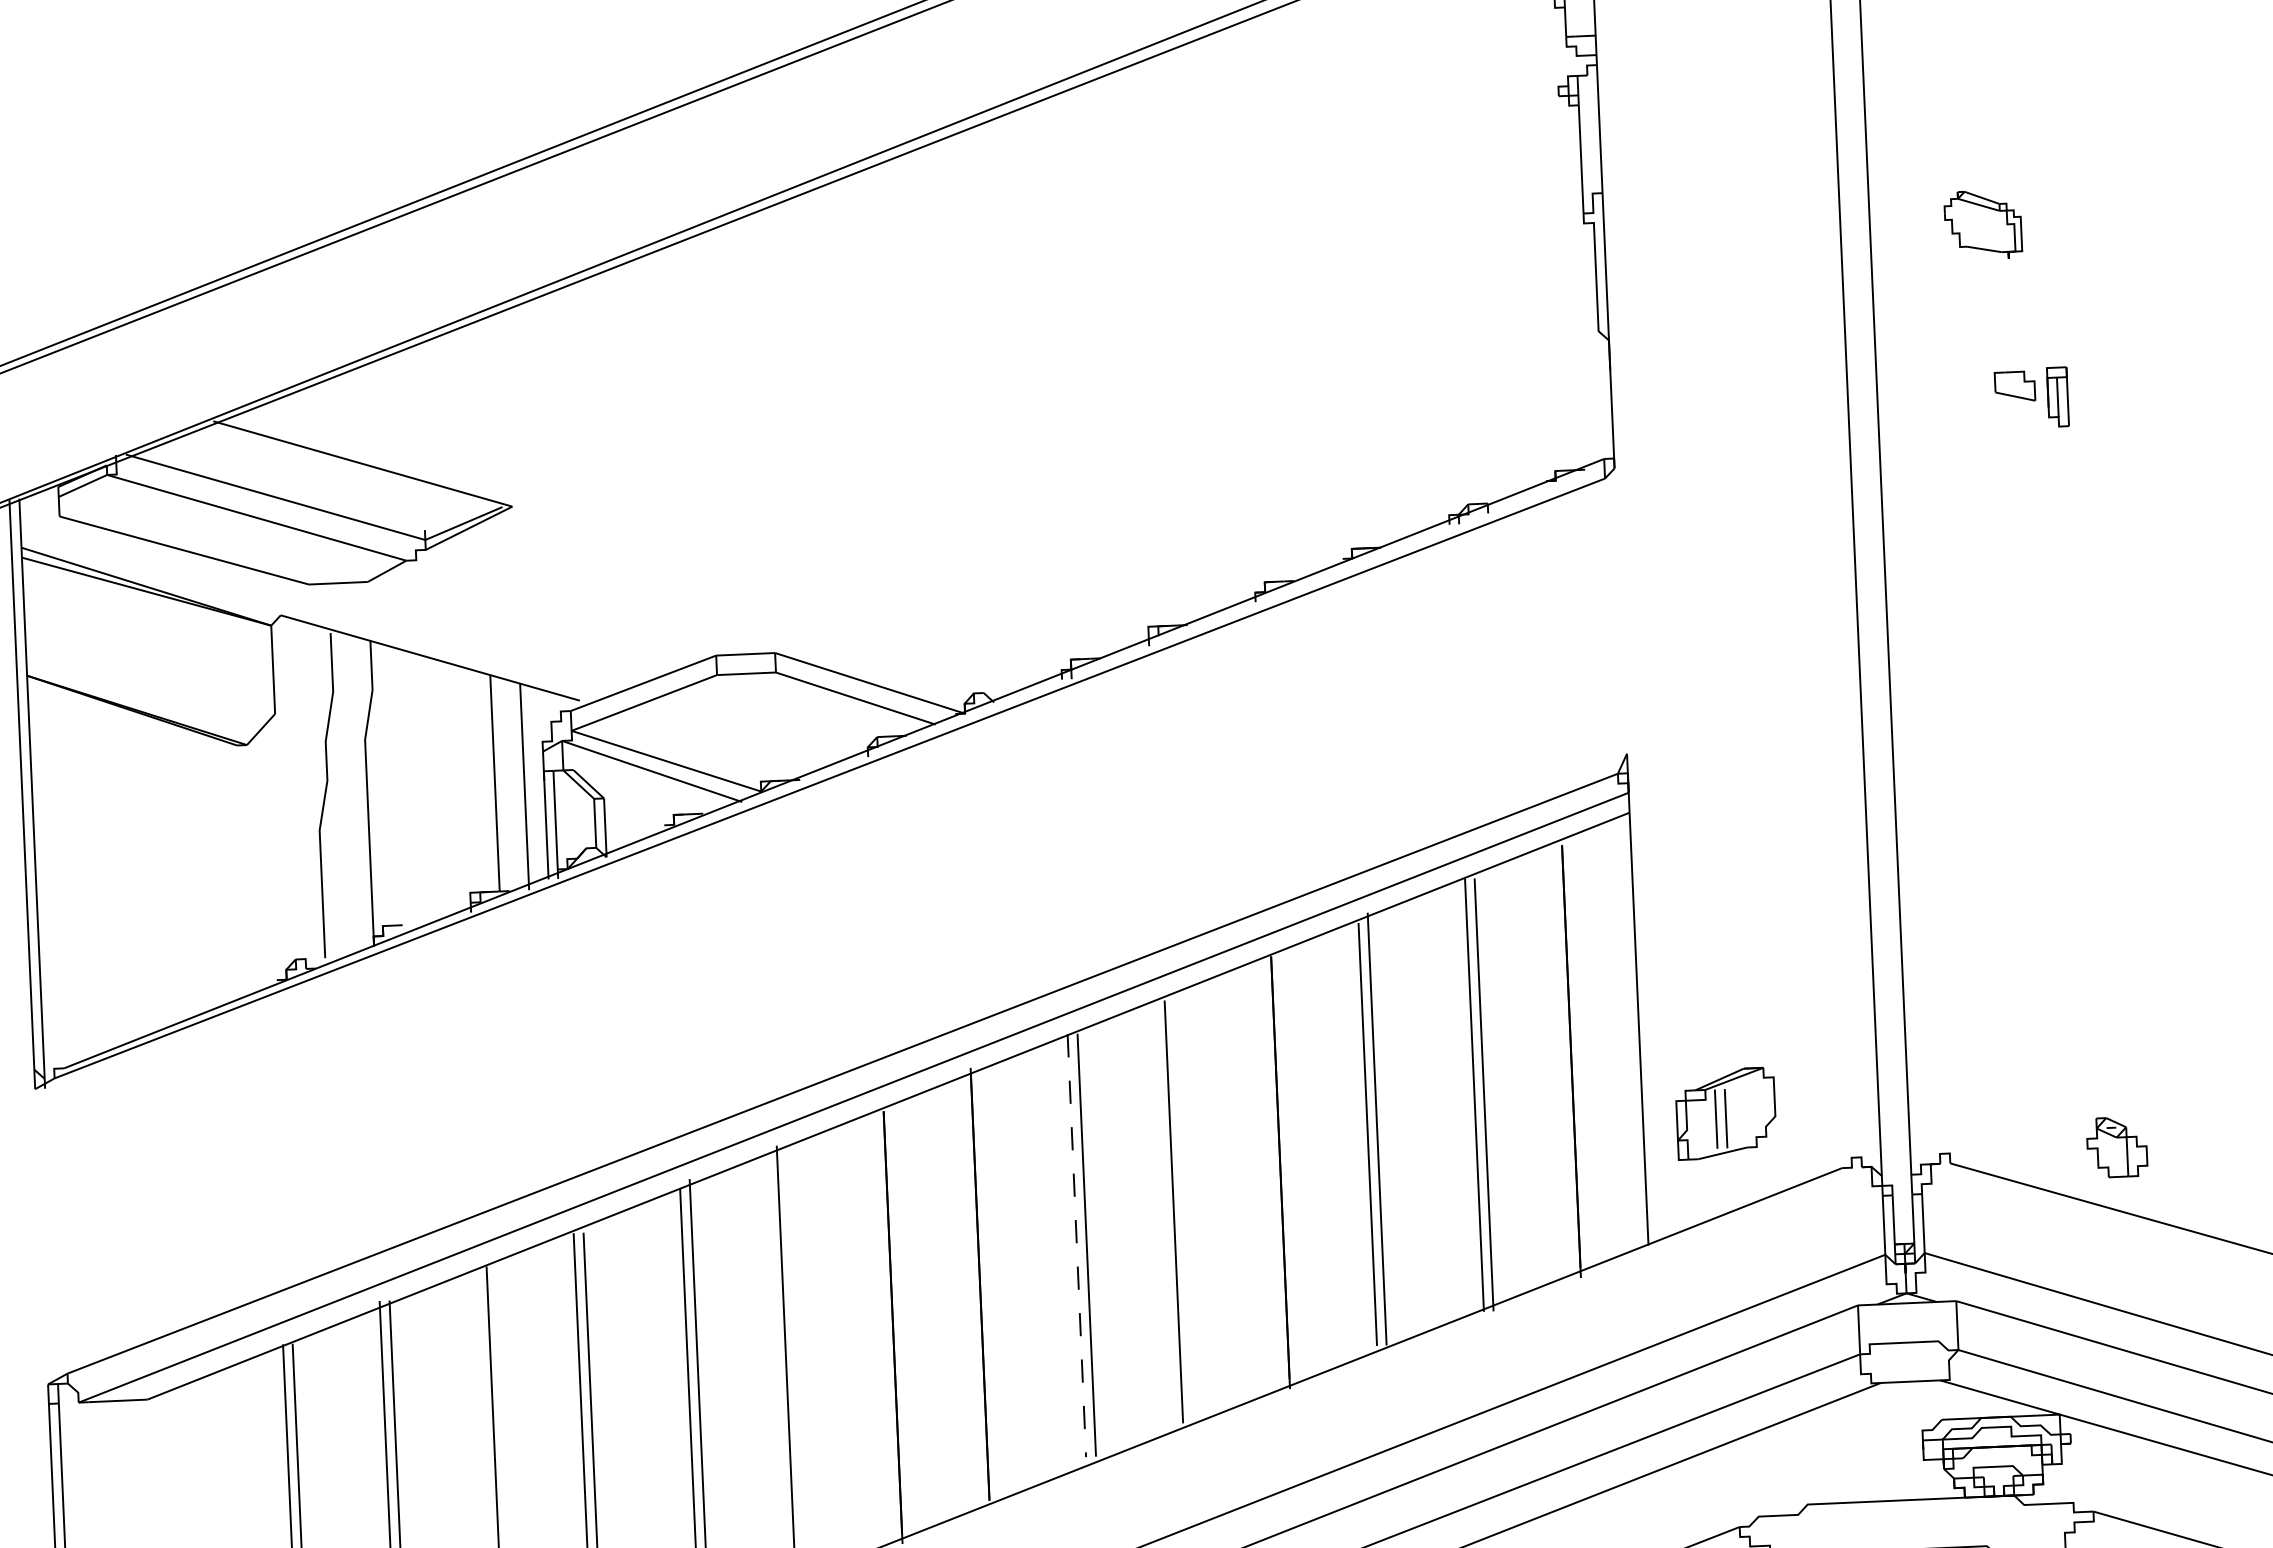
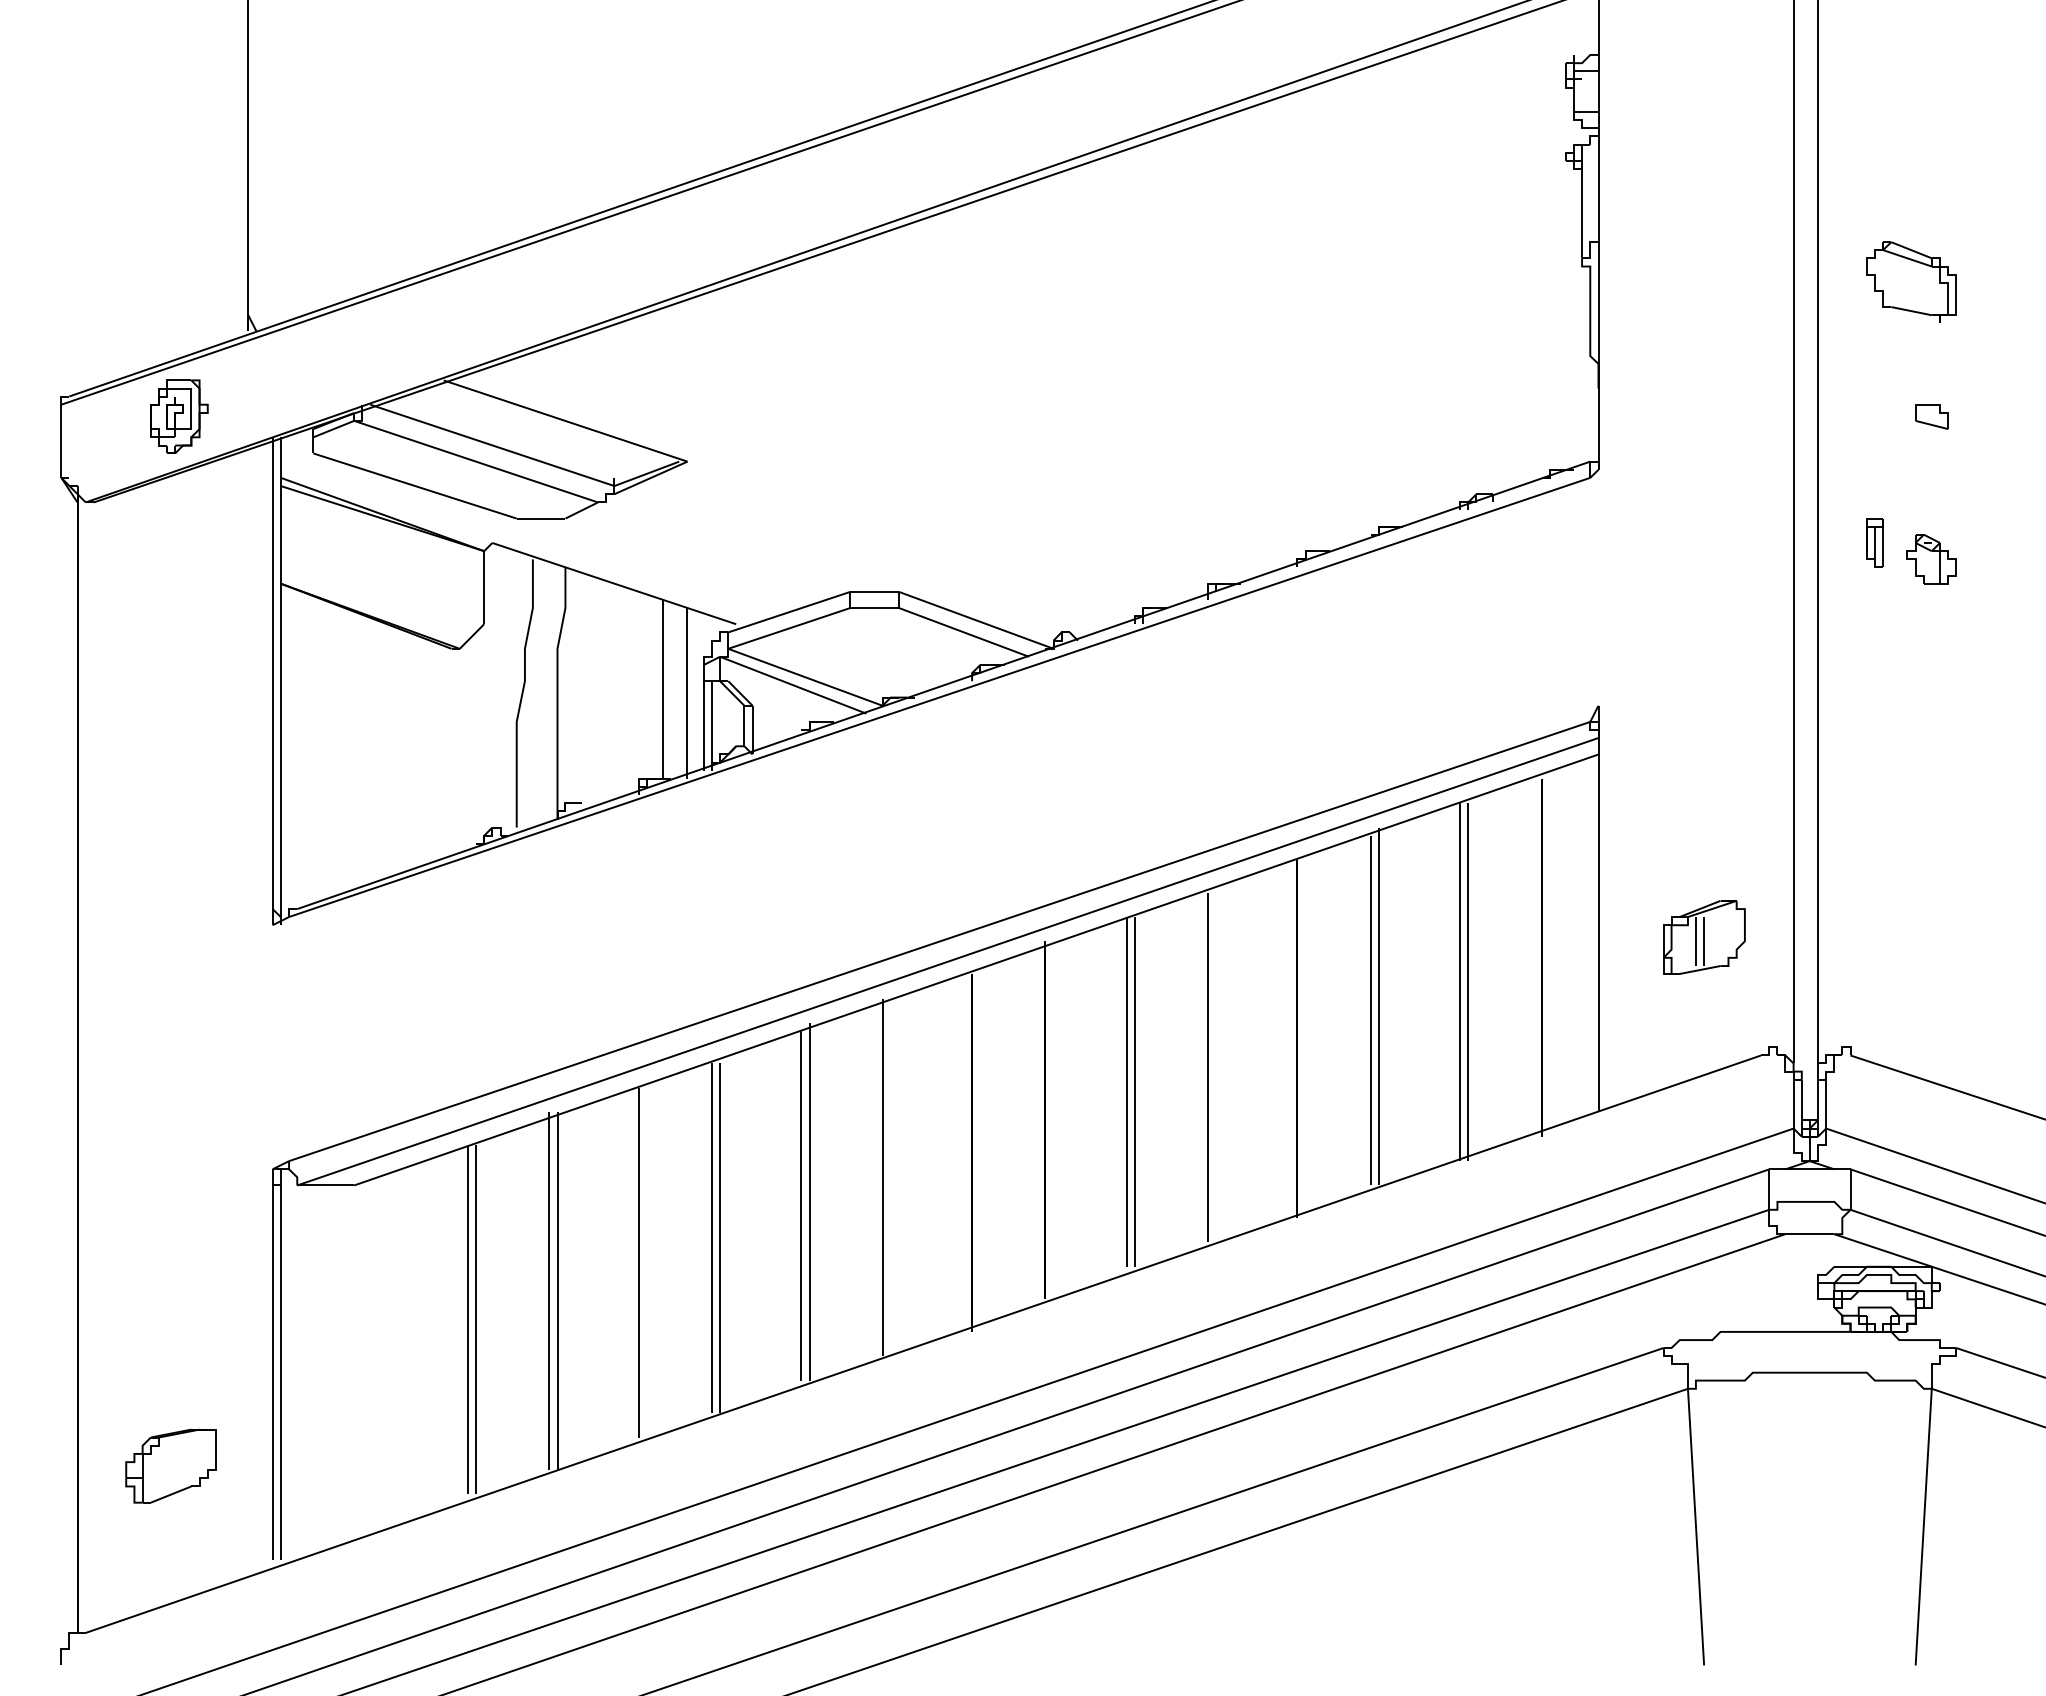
part: (1983, 224) -> (1911, 281), size x1.43
part: (2057, 396) -> (1874, 542), moved
part: (1726, 1113) -> (1704, 937), moved
part: (2116, 1147) -> (1931, 559), moved
line: (1076, 1245) -> (1126, 1091), dashed -> solid

